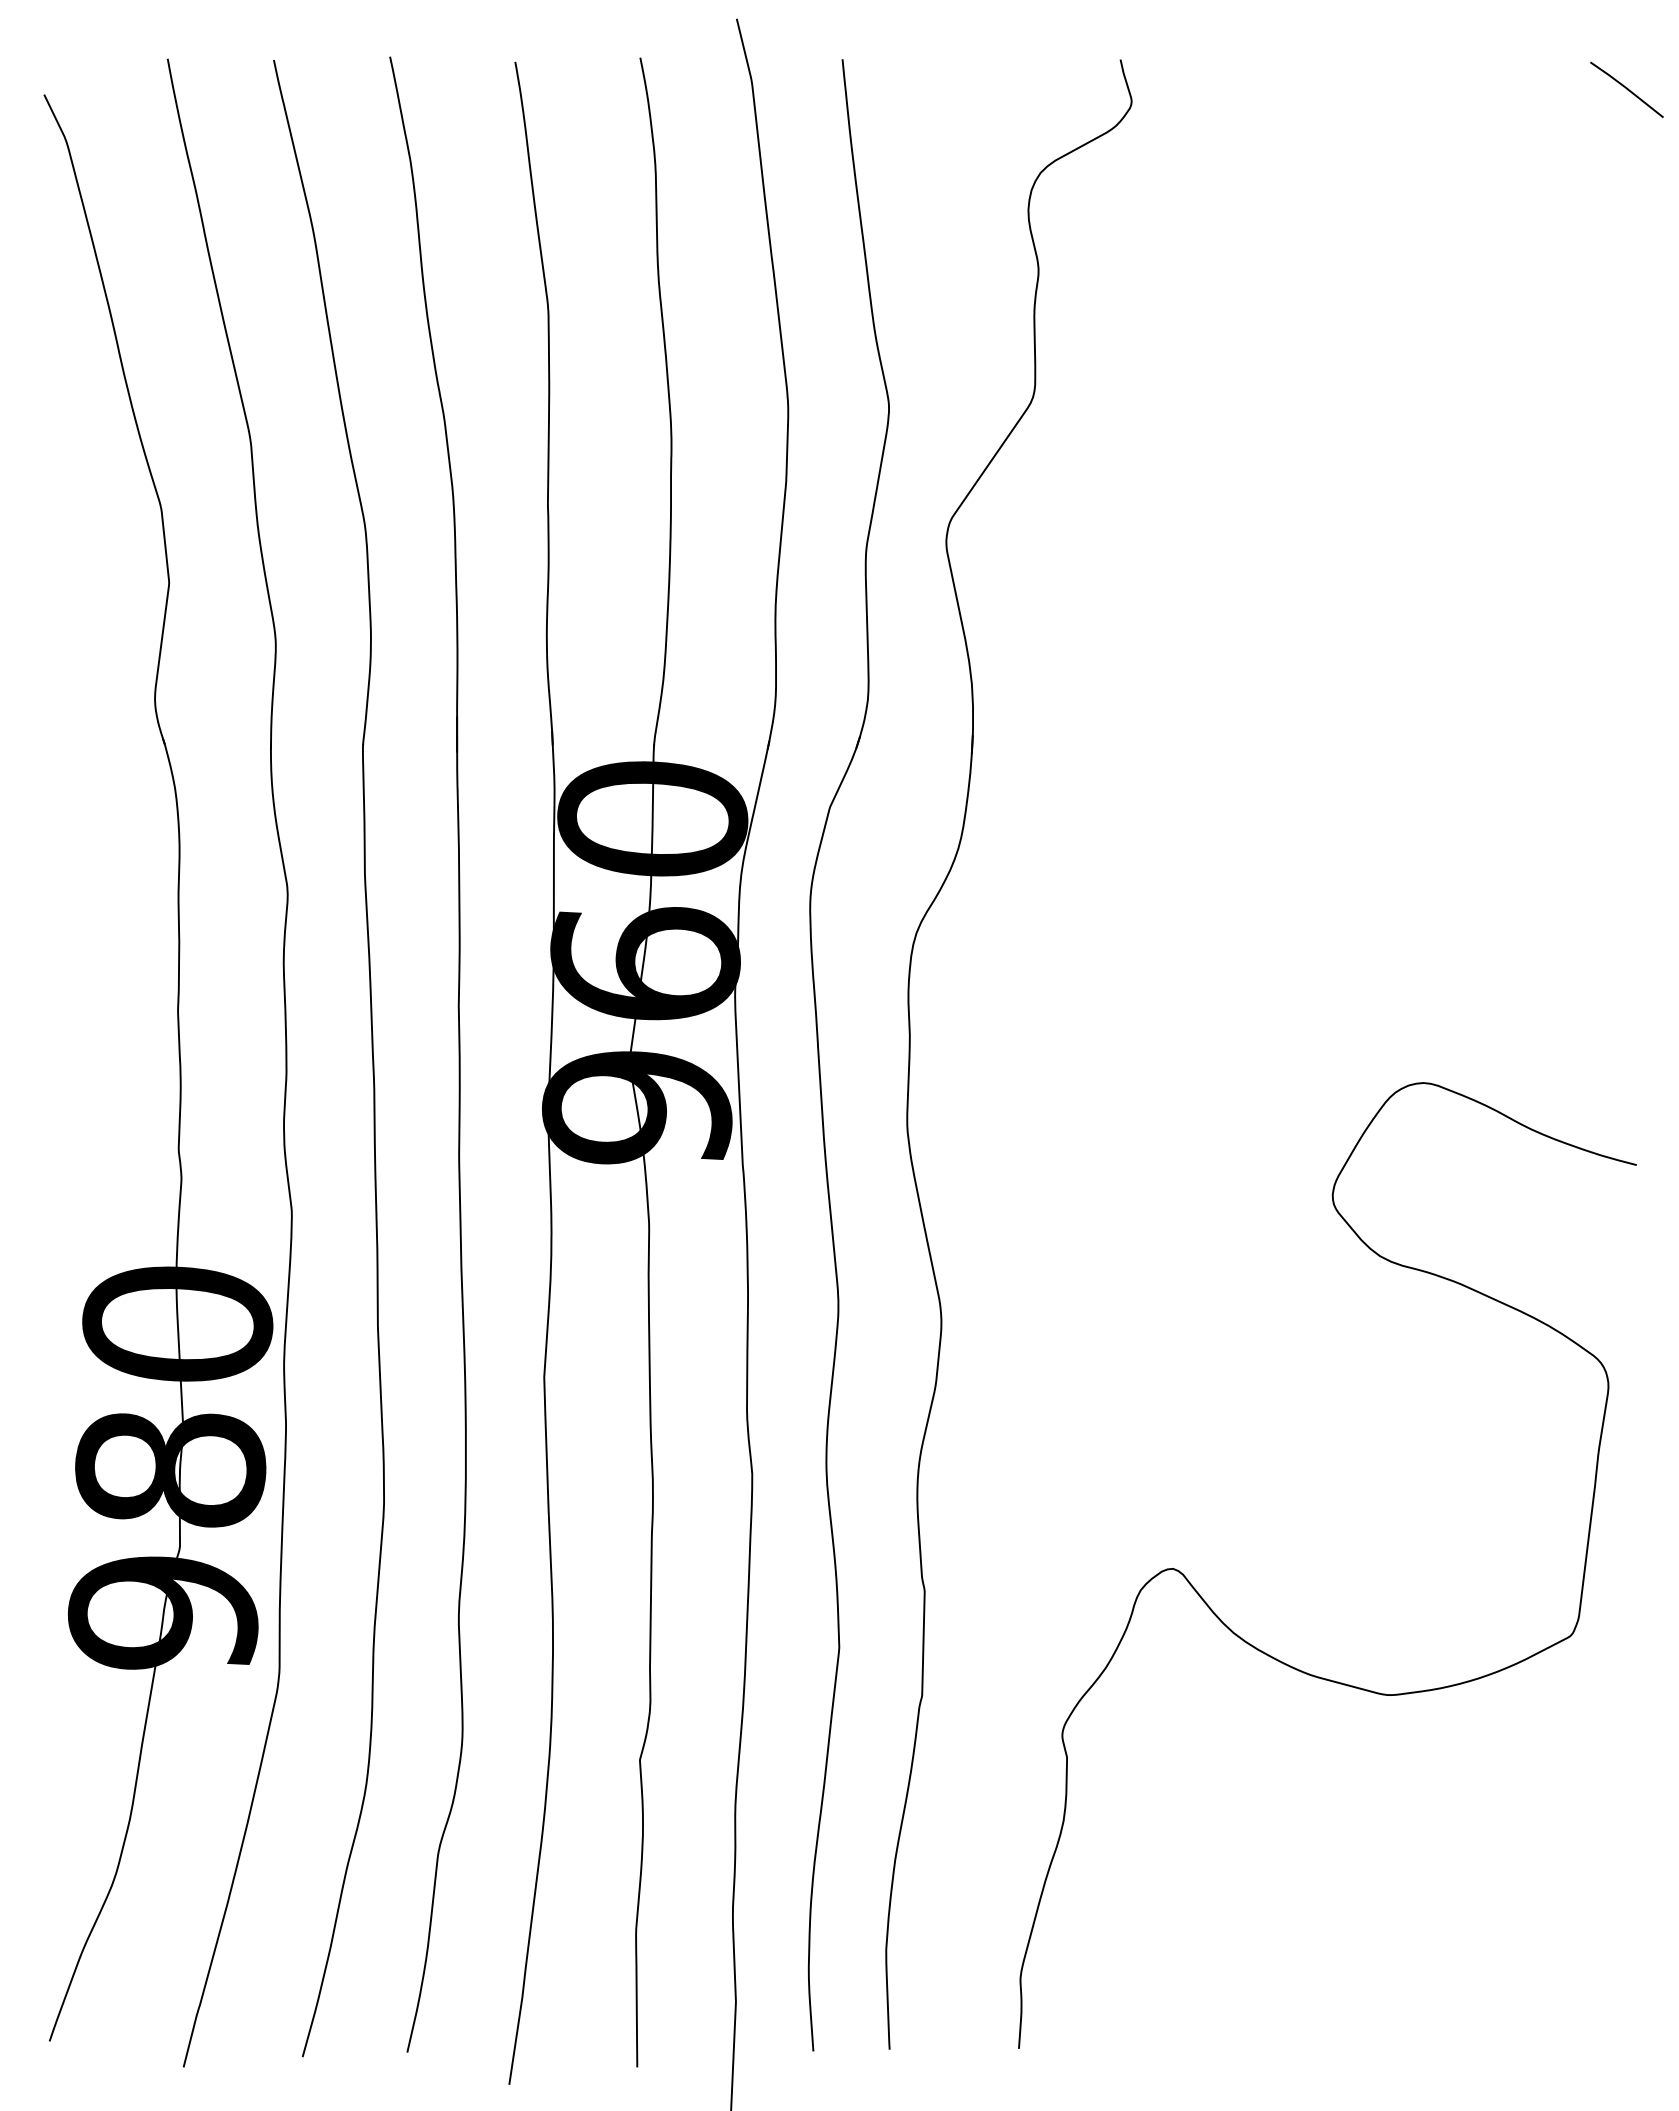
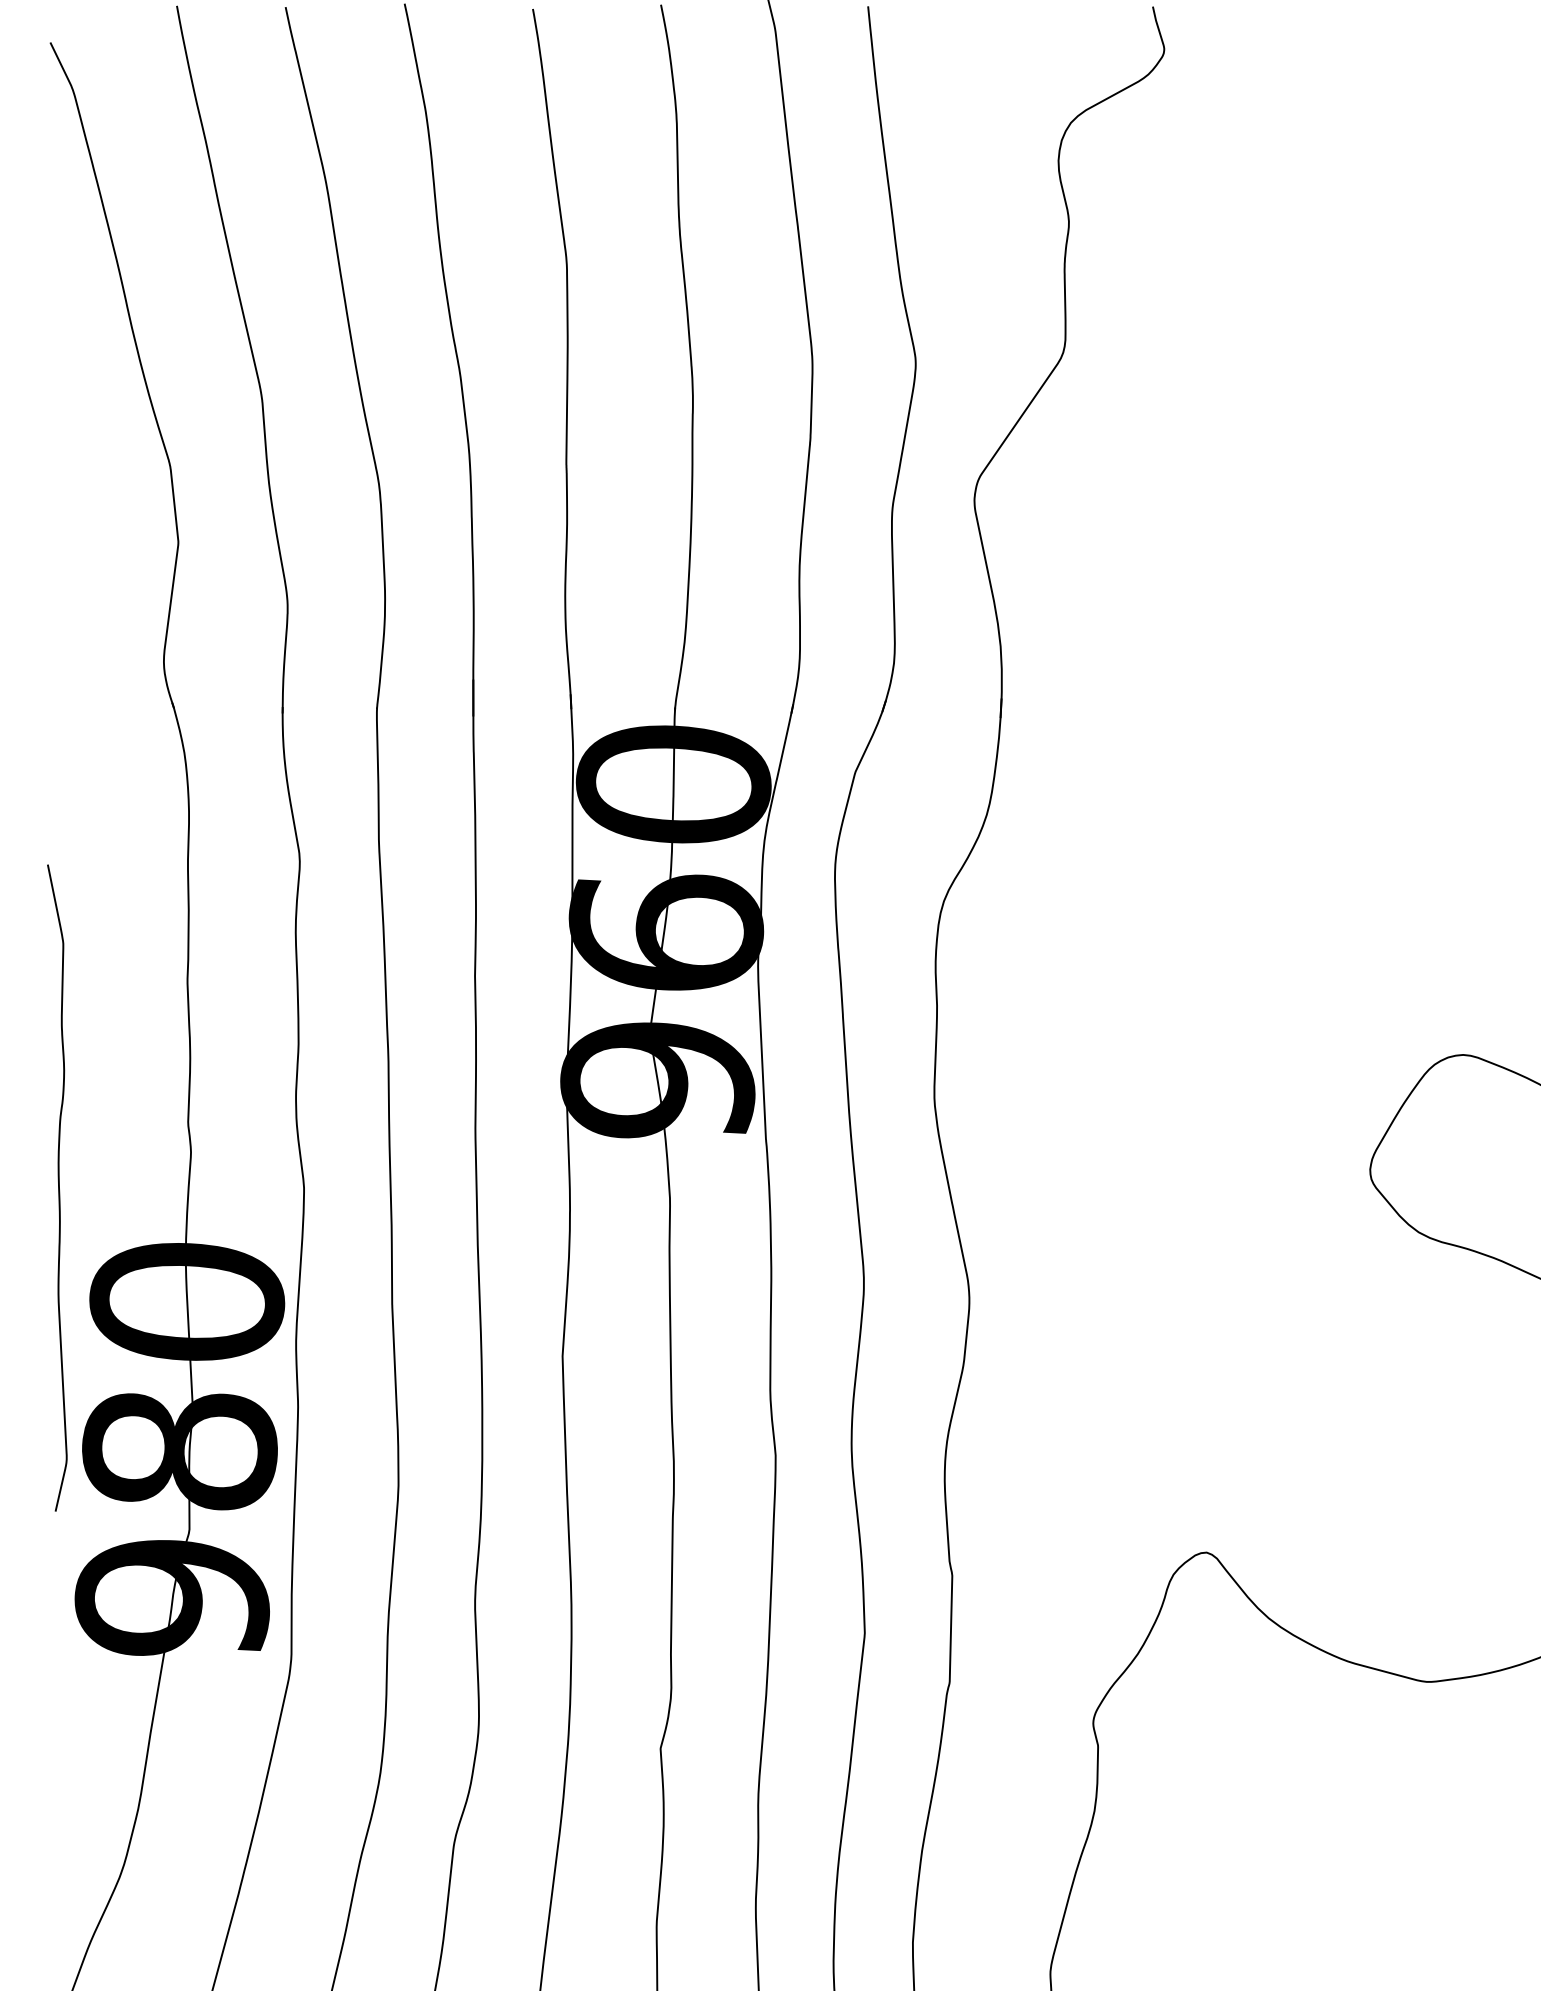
curve: (51, 1212) -> (57, 1187), added

